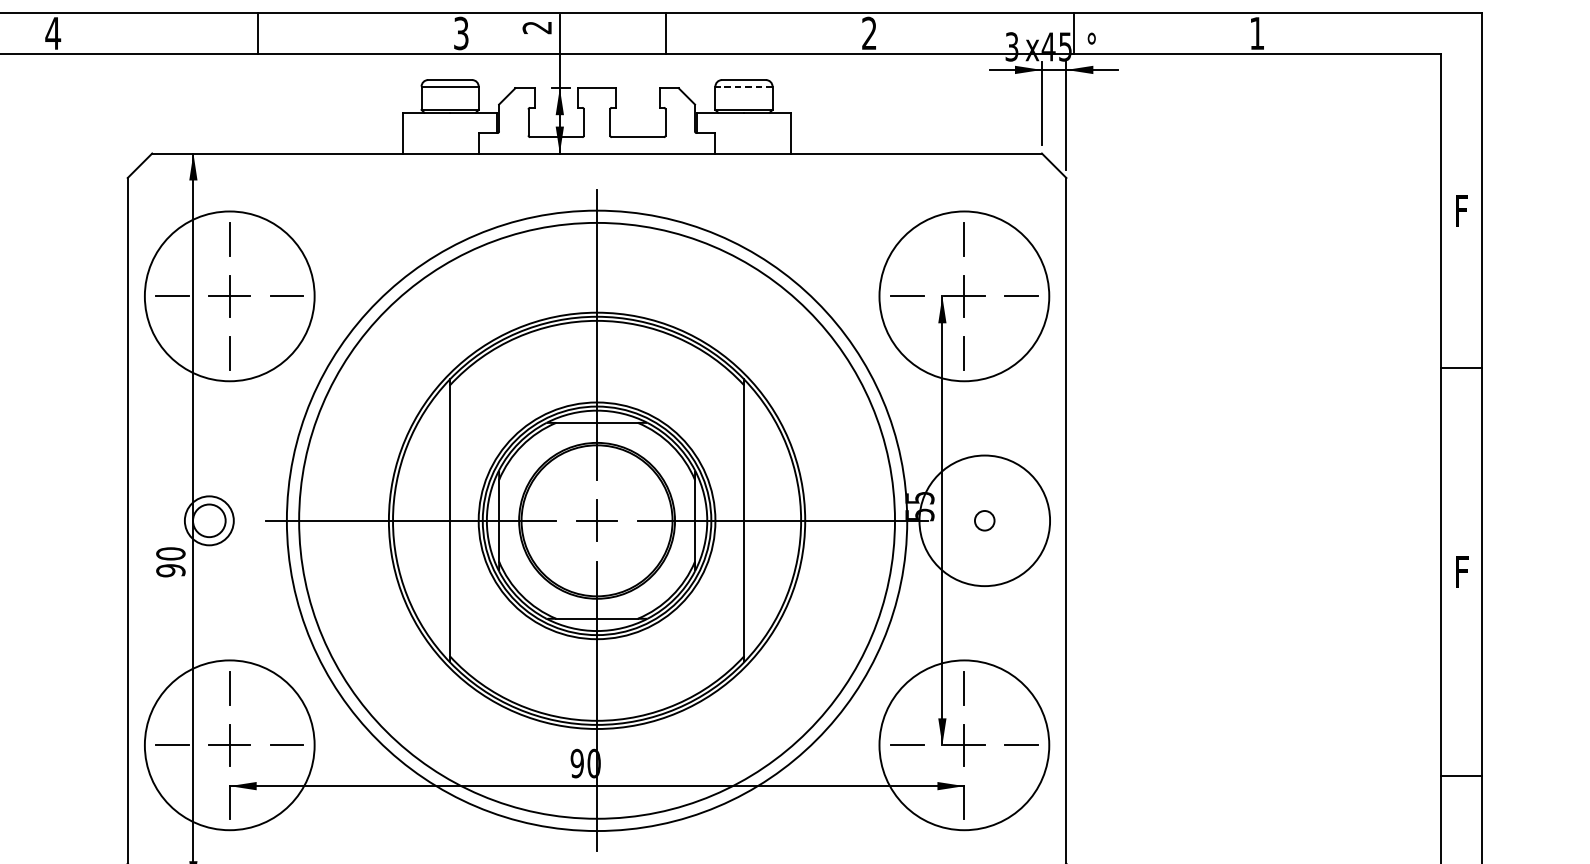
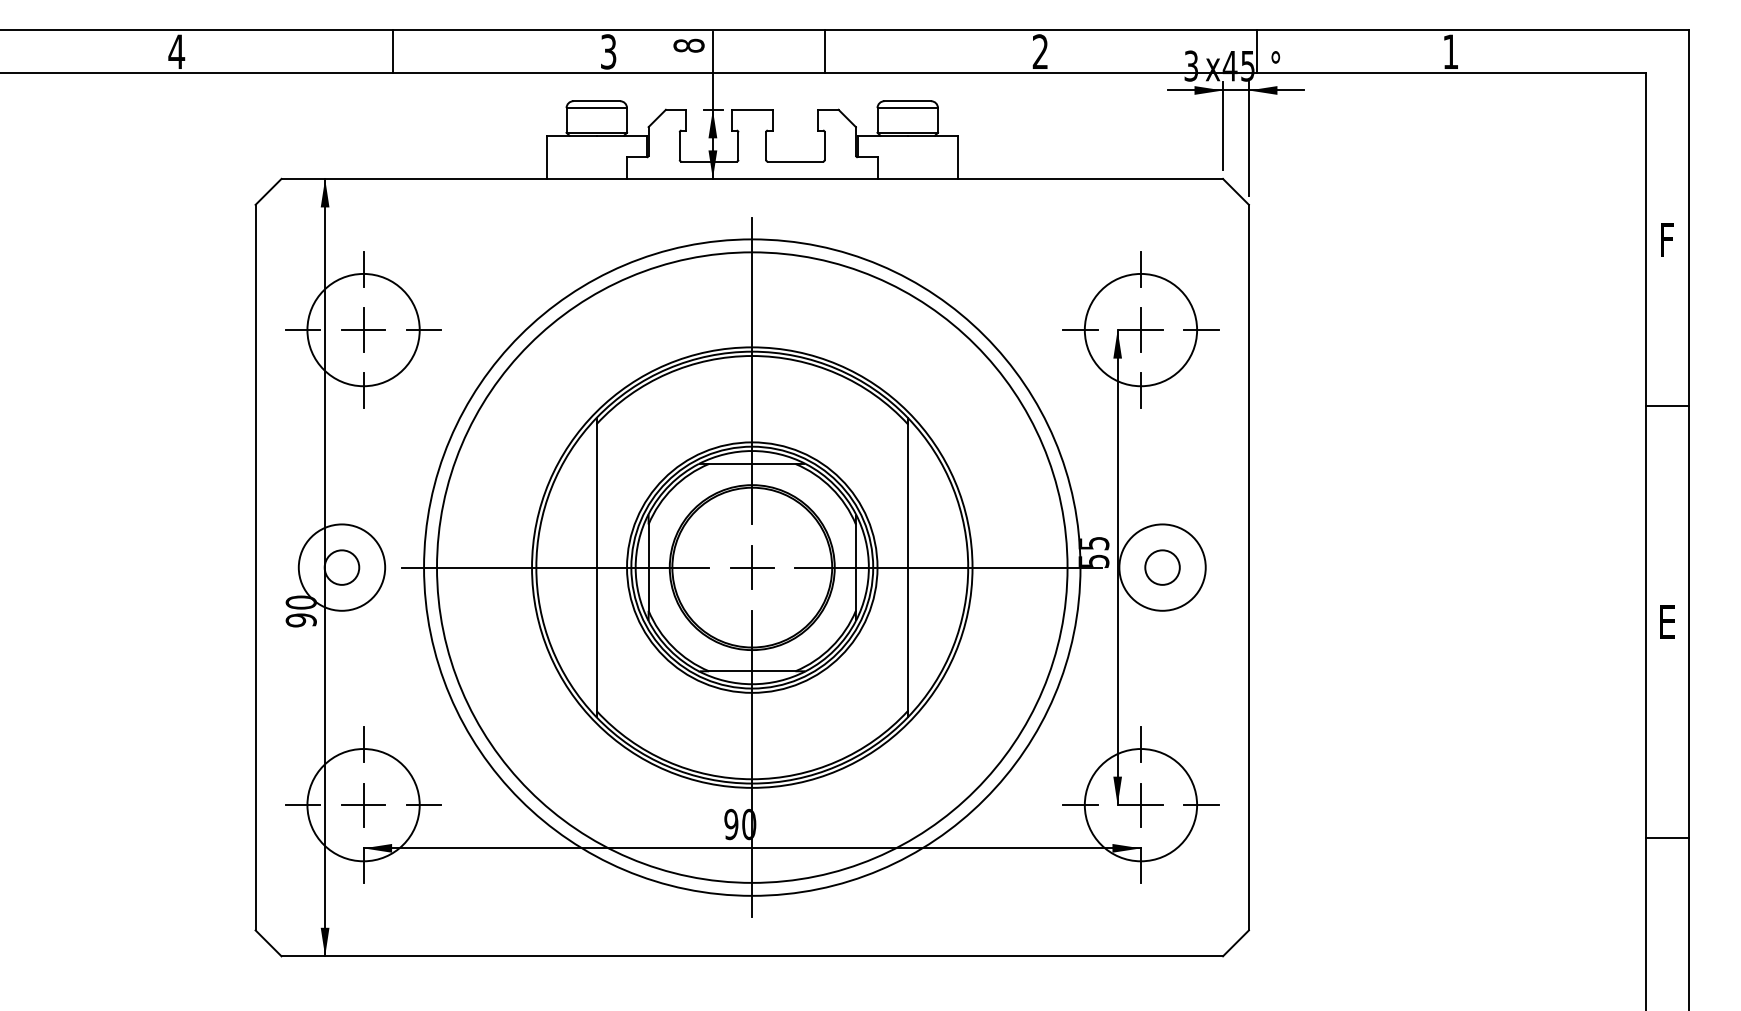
text: (536, 27) -> (688, 45), 2 -> 8
line: (743, 86) -> (907, 108), dashed -> solid
circle: (229, 295) -> (363, 329), size x0.62
circle: (963, 295) -> (1140, 329), size x0.62
circle: (208, 520) -> (341, 567), size x1.67
circle: (984, 520) -> (1162, 567), size x0.62
circle: (984, 520) -> (1162, 567), size x1.67
text: (1461, 571) -> (1667, 621), F -> E
circle: (229, 745) -> (363, 805), size x0.62
circle: (963, 745) -> (1140, 805), size x0.62

